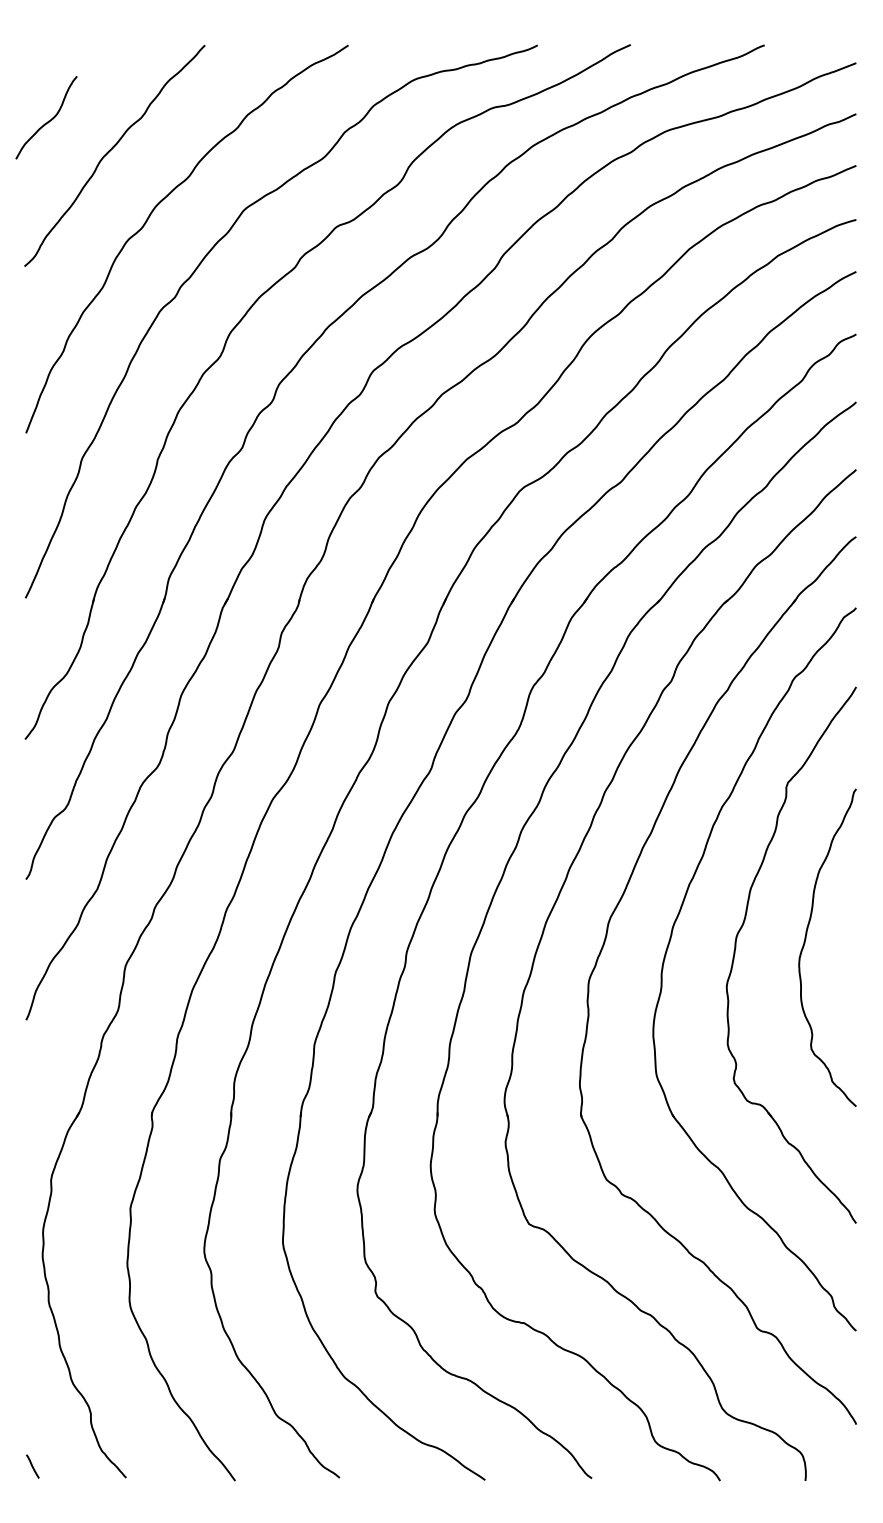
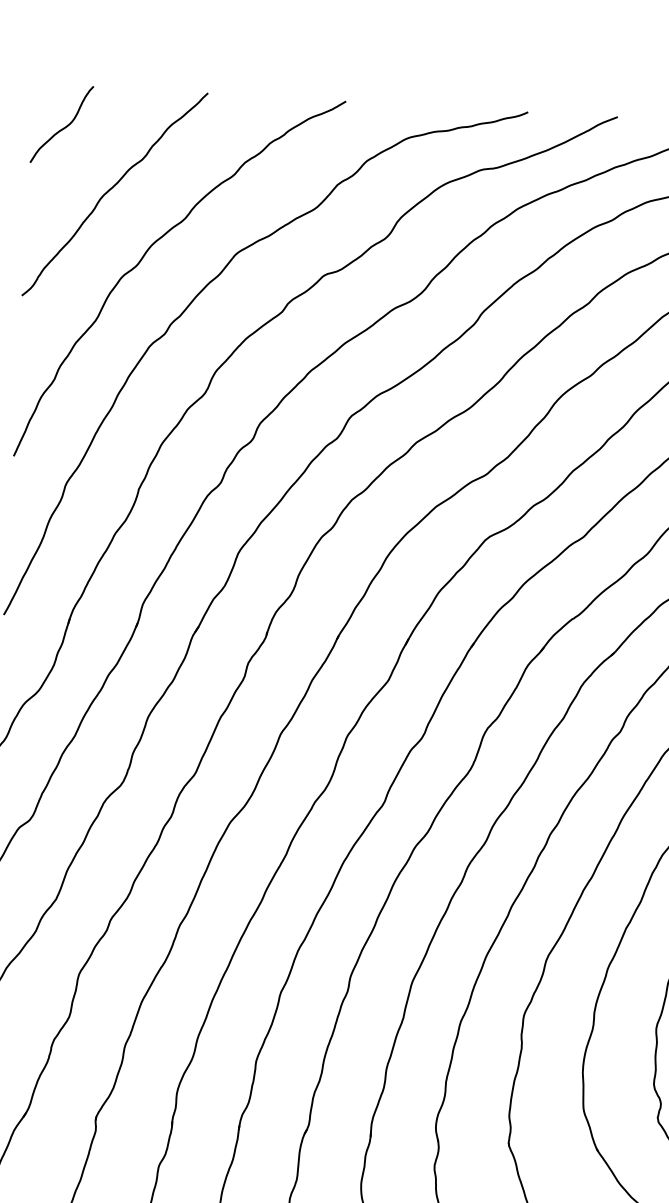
curve: (48, 120) -> (63, 127), moved

